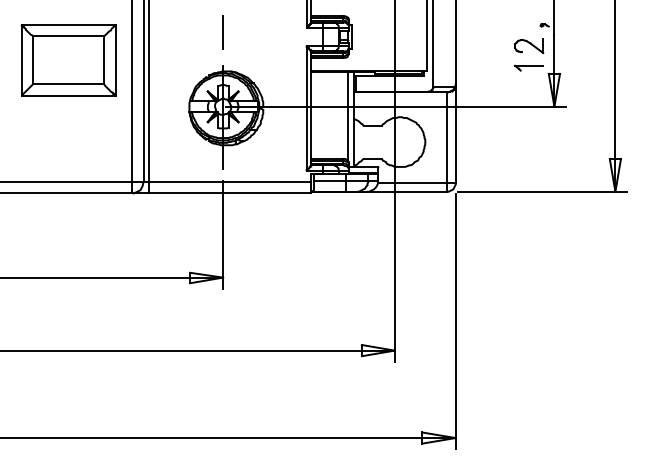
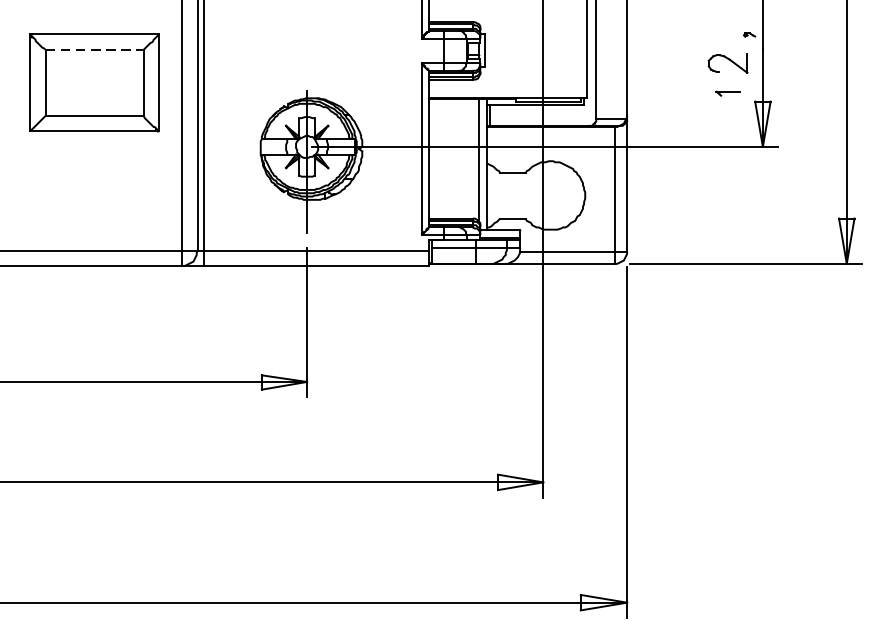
line: (223, 32) -> (307, 44), removed
line: (68, 36) -> (94, 50), solid -> dashed
part: (528, 67) -> (727, 92), size x0.6

